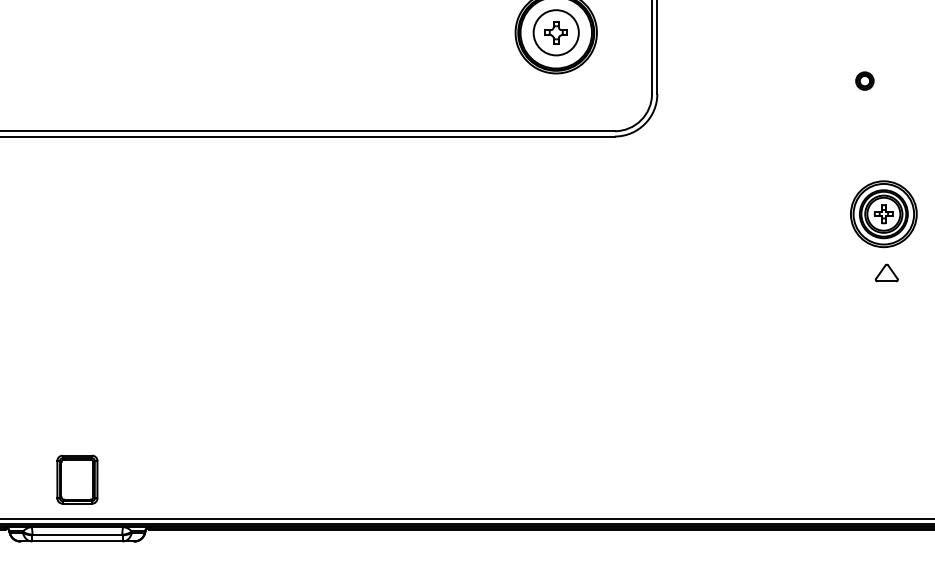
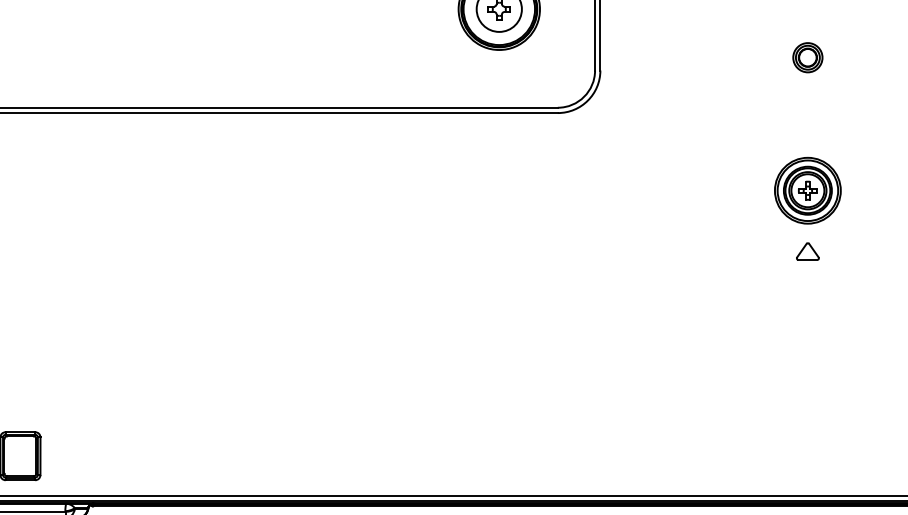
part: (864, 80) -> (807, 57), size x1.67
part: (883, 213) -> (807, 190), moved
part: (886, 272) -> (807, 251), moved

